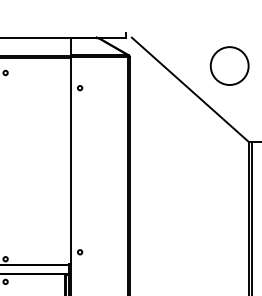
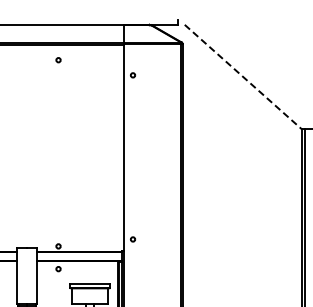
circle: (229, 66) -> (282, 53), removed
line: (190, 90) -> (243, 77), solid -> dashed

